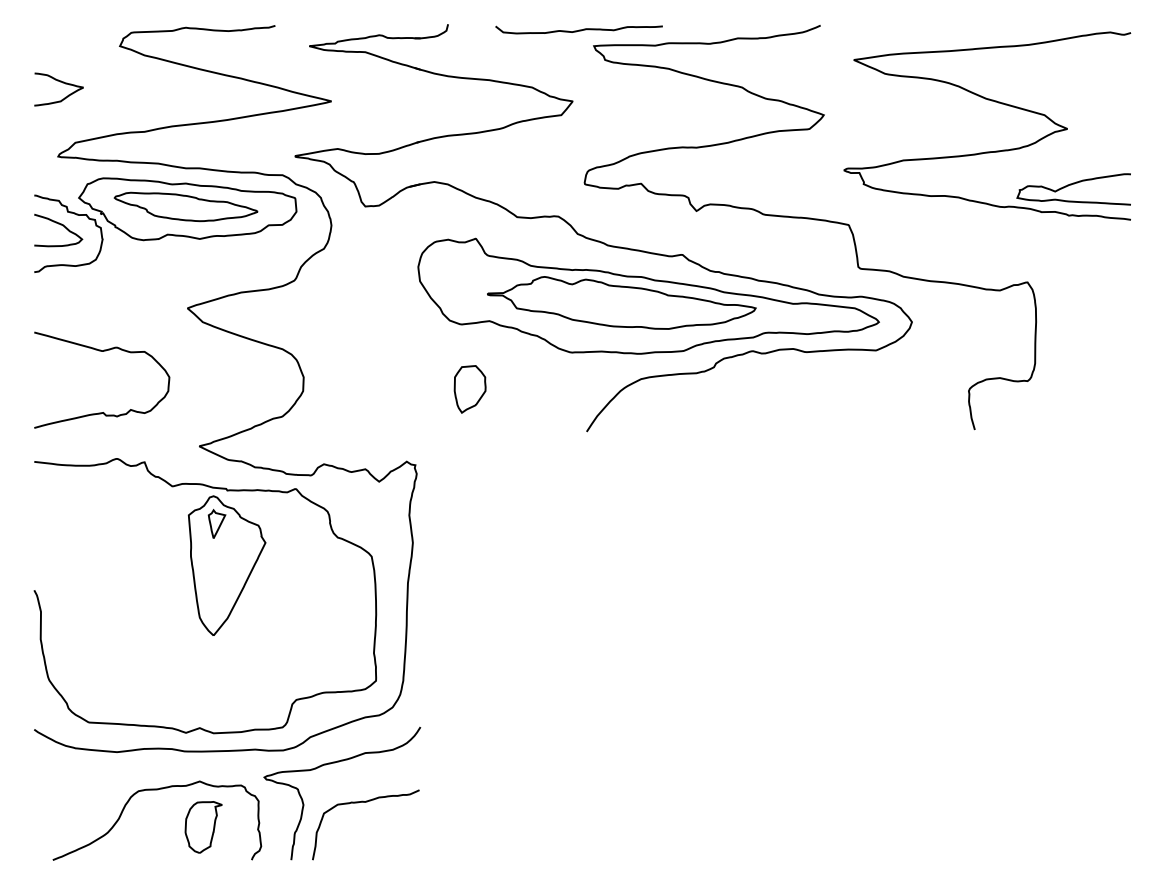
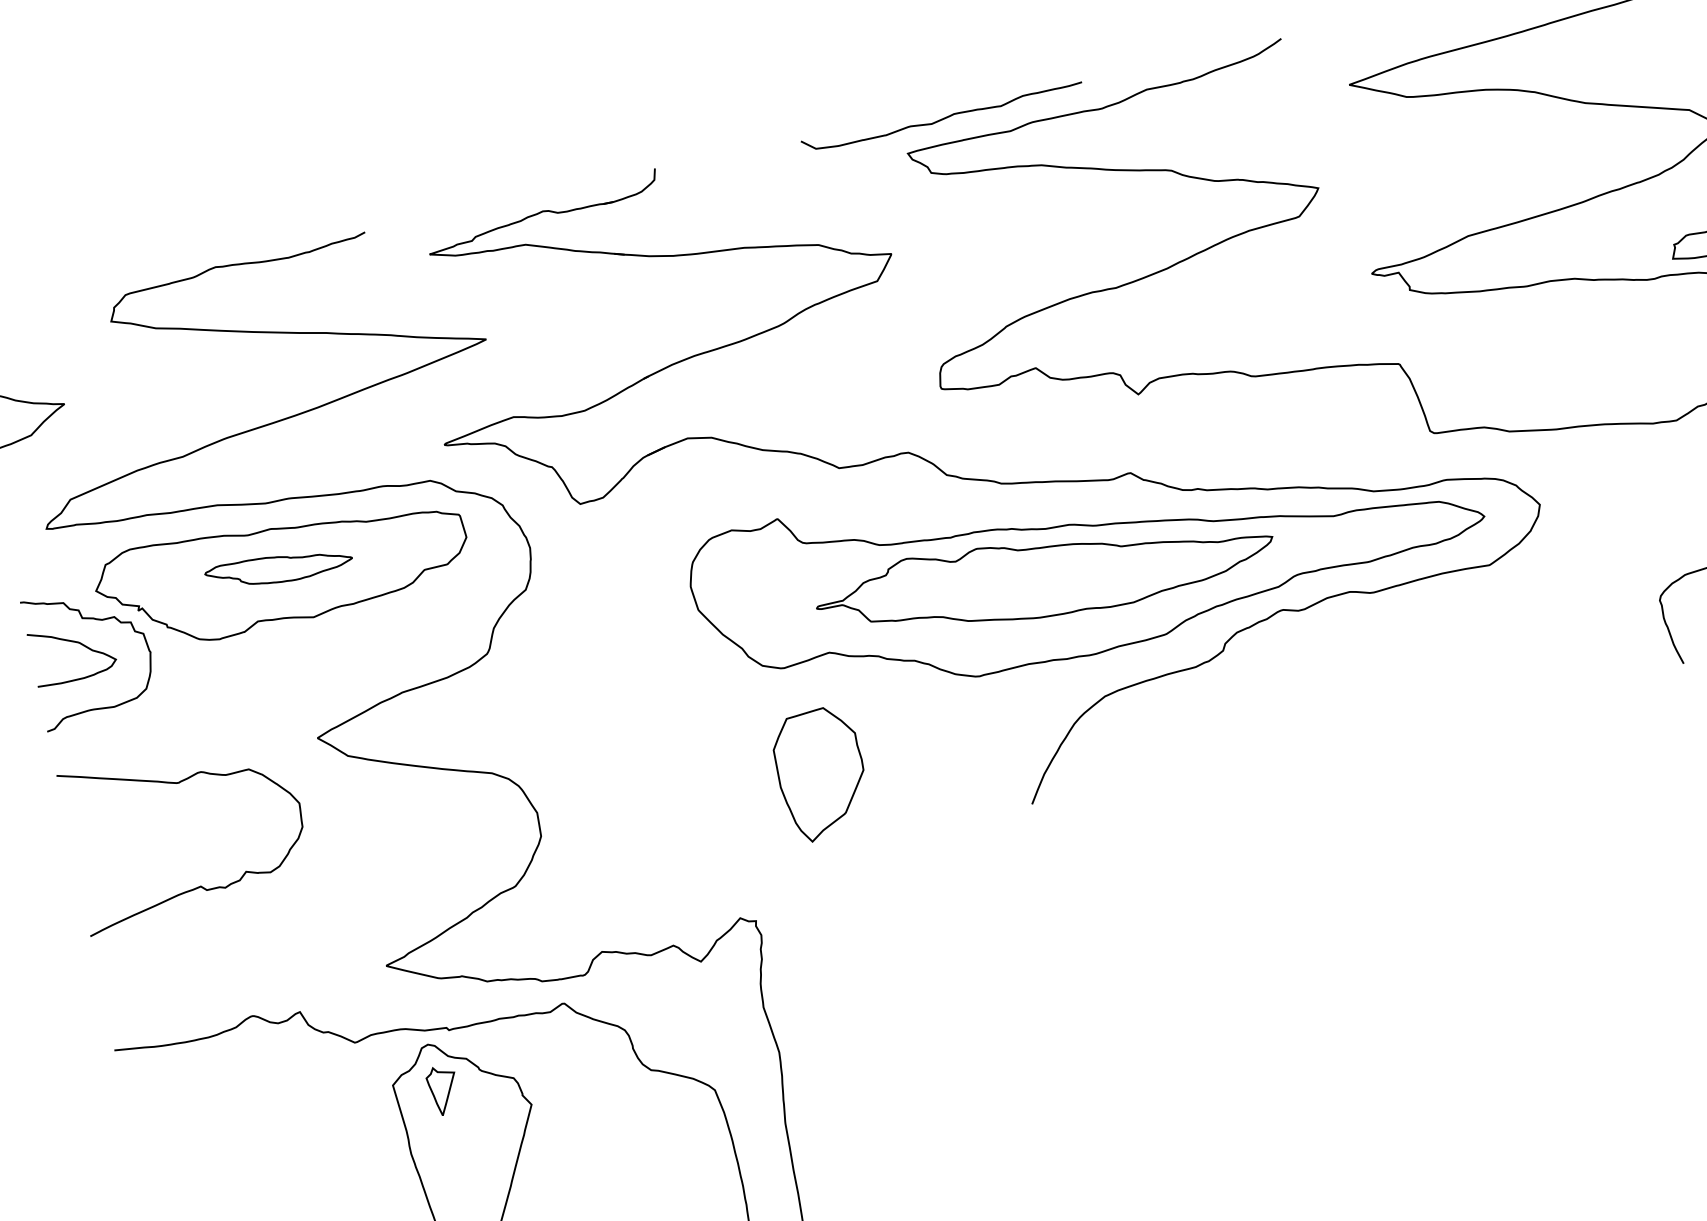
curve: (579, 29) -> (943, 116), moved
part: (185, 206) -> (278, 567), size x0.6
curve: (102, 351) -> (177, 783), moved
part: (469, 389) -> (820, 774), size x1.6

